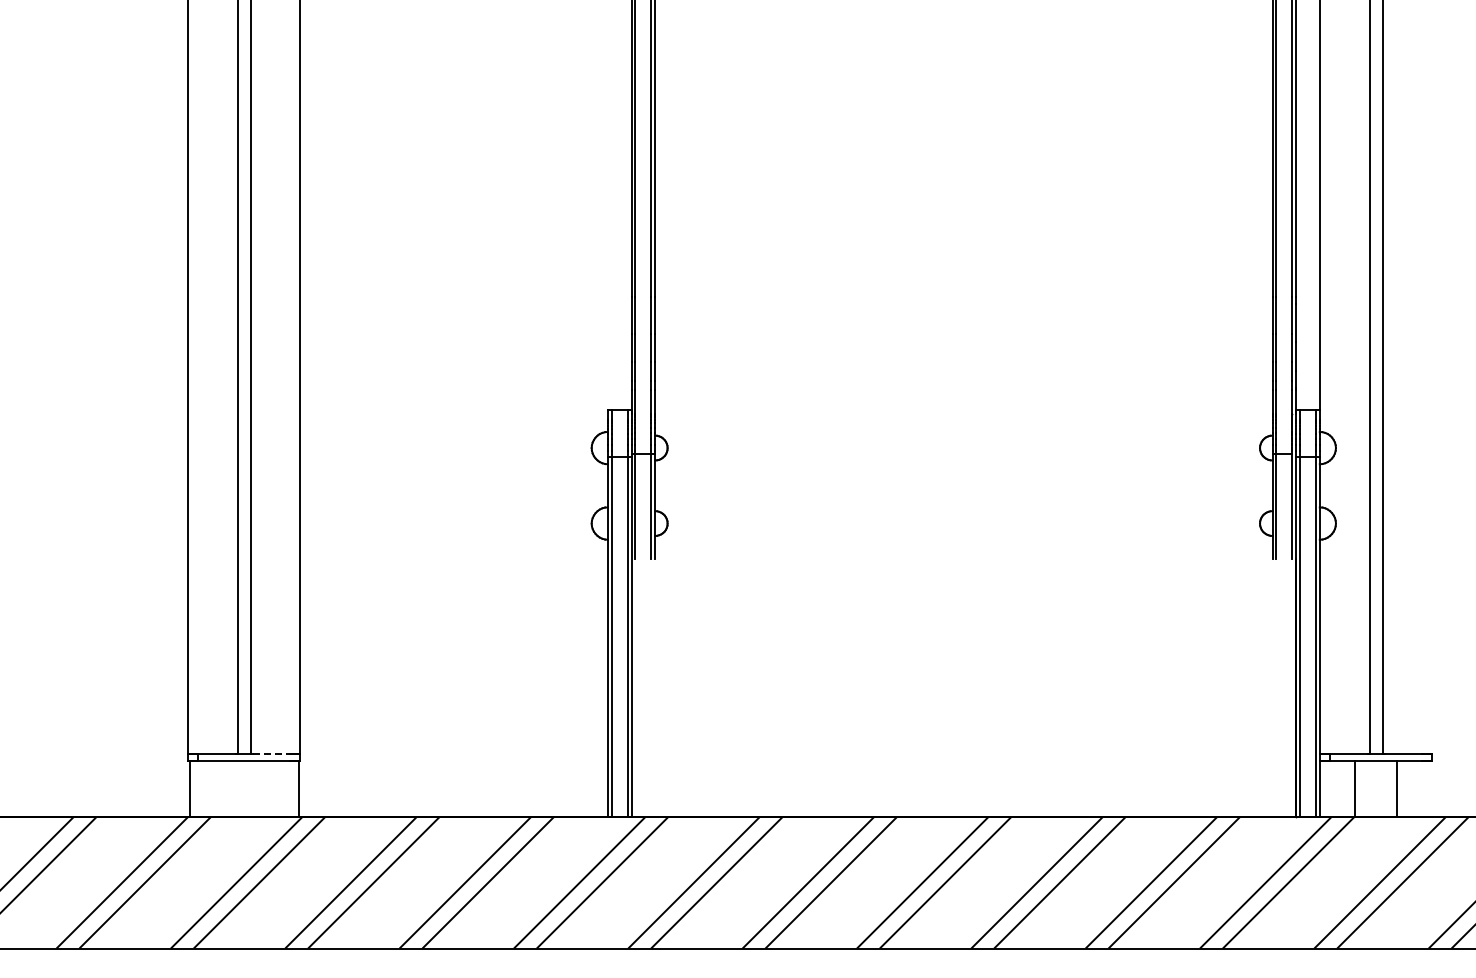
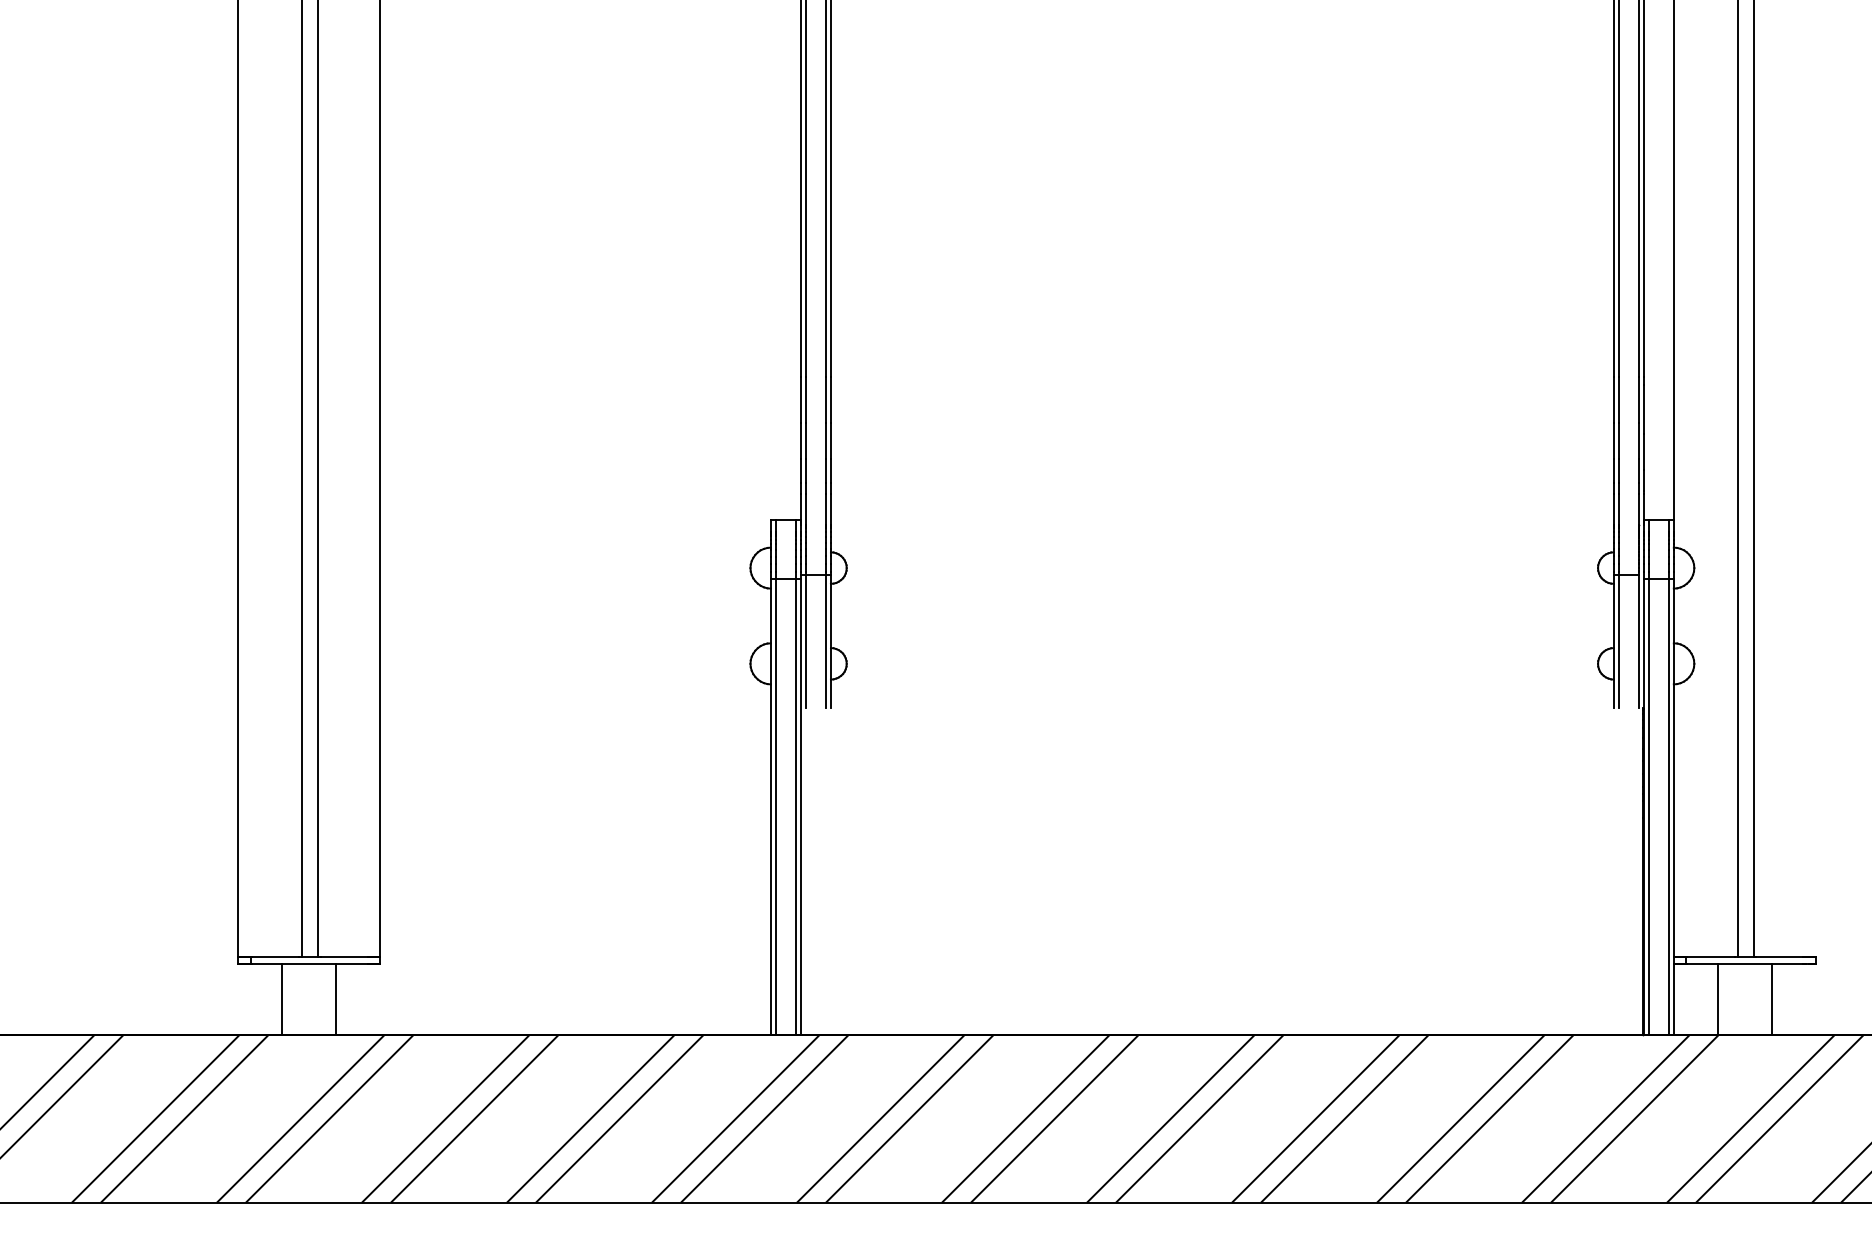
line: (271, 754) -> (344, 956), dashed -> solid
line: (189, 788) -> (282, 999), moved
line: (298, 788) -> (335, 999), moved

